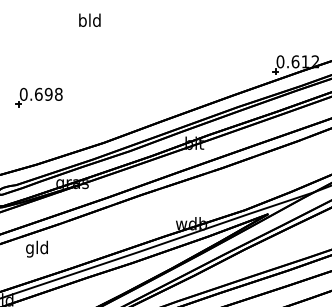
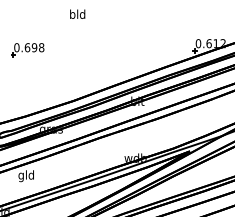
text: (89, 19) -> (77, 13), moved
part: (38, 98) -> (27, 50), moved

